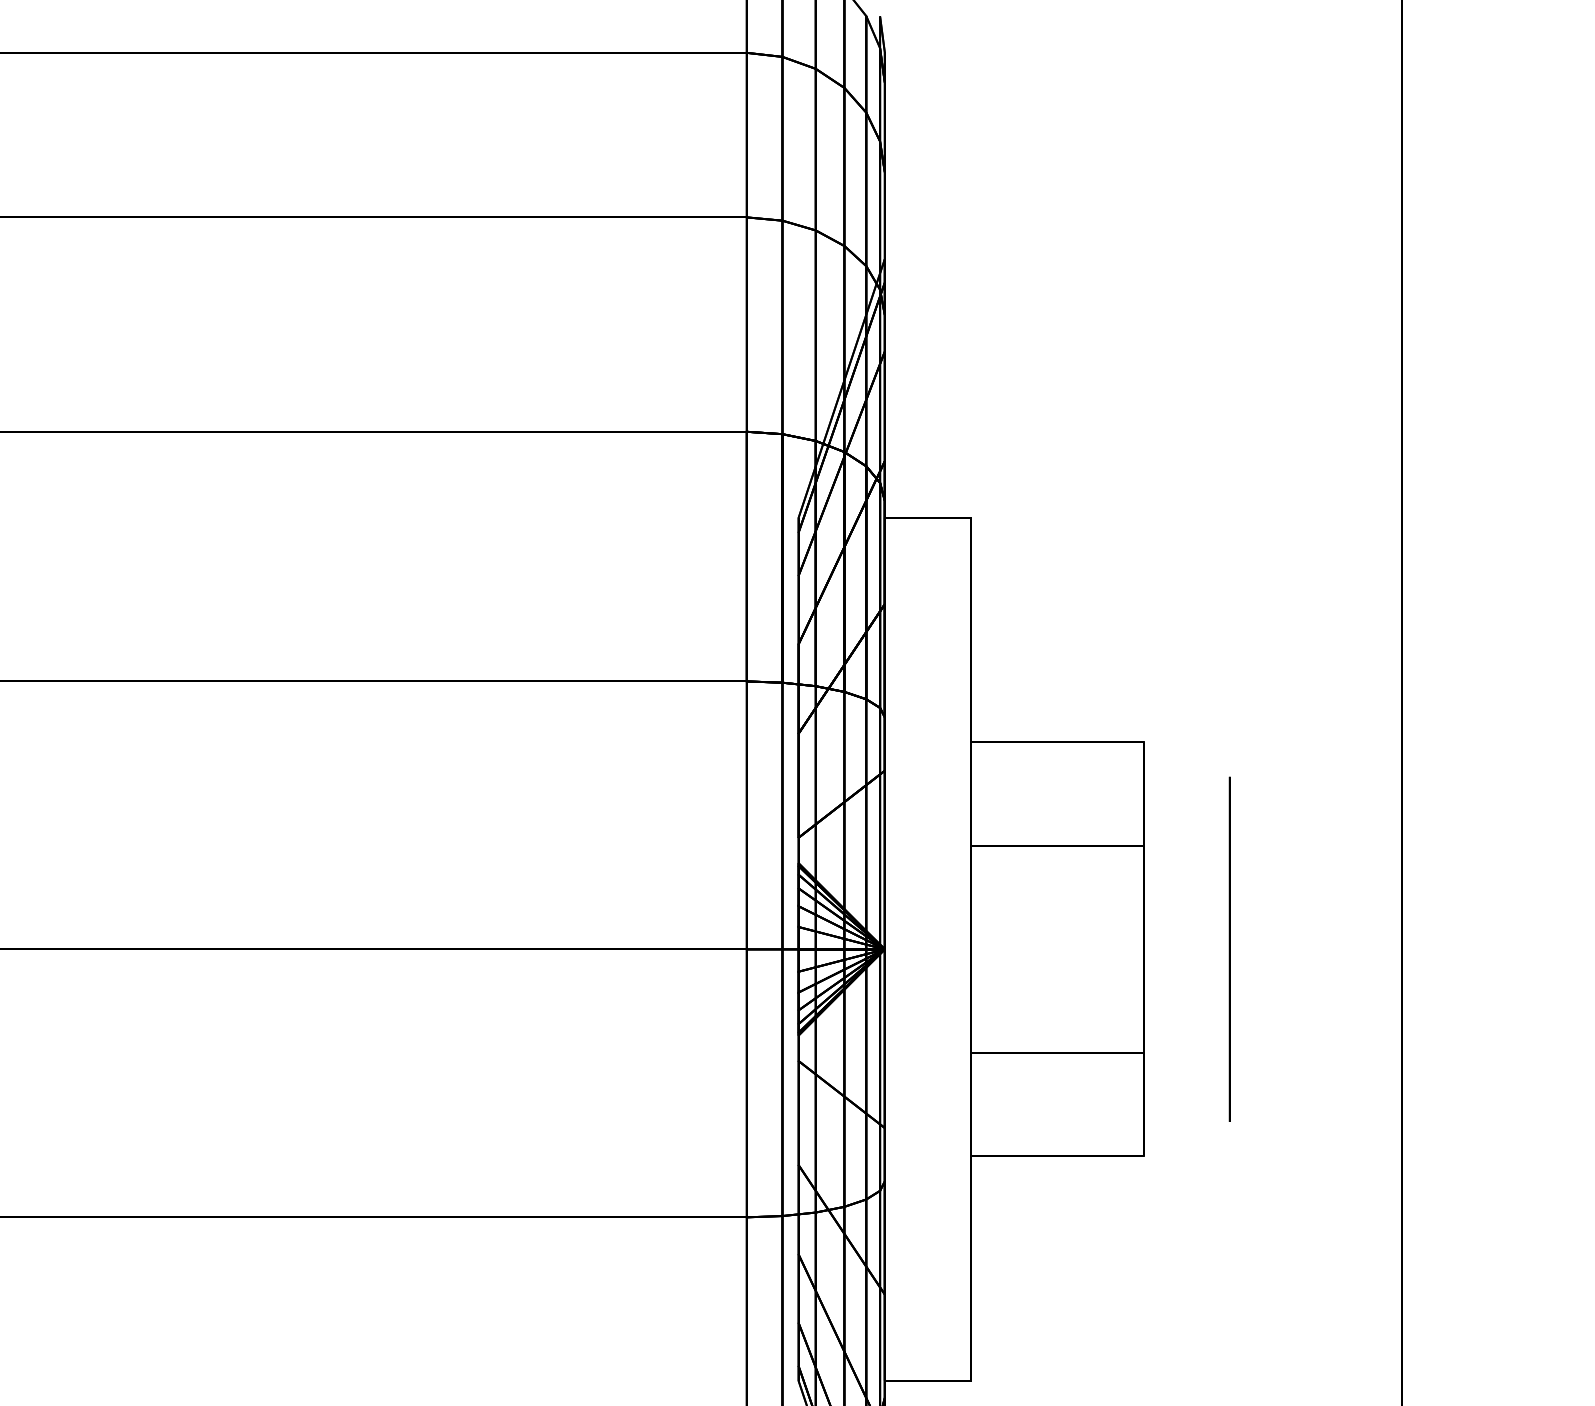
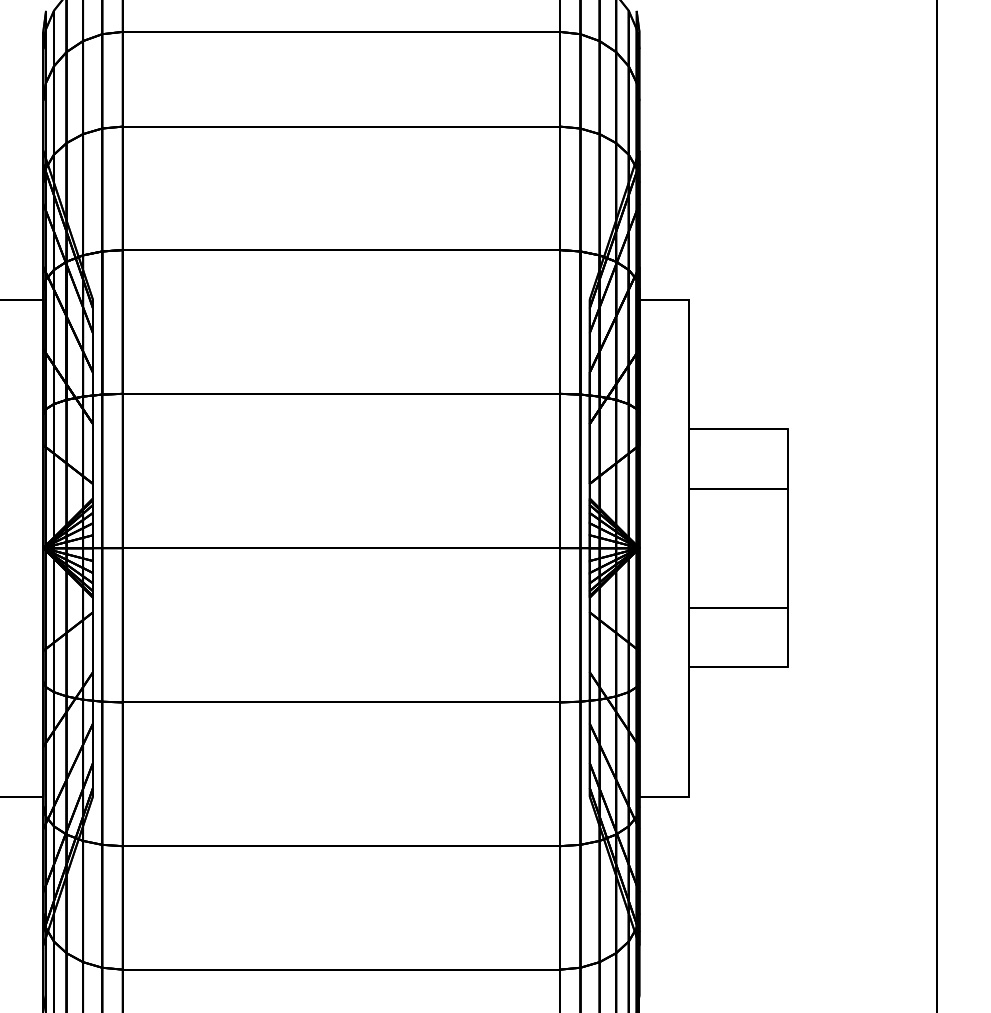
circle: (1230, 948) -> (838, 547), removed

